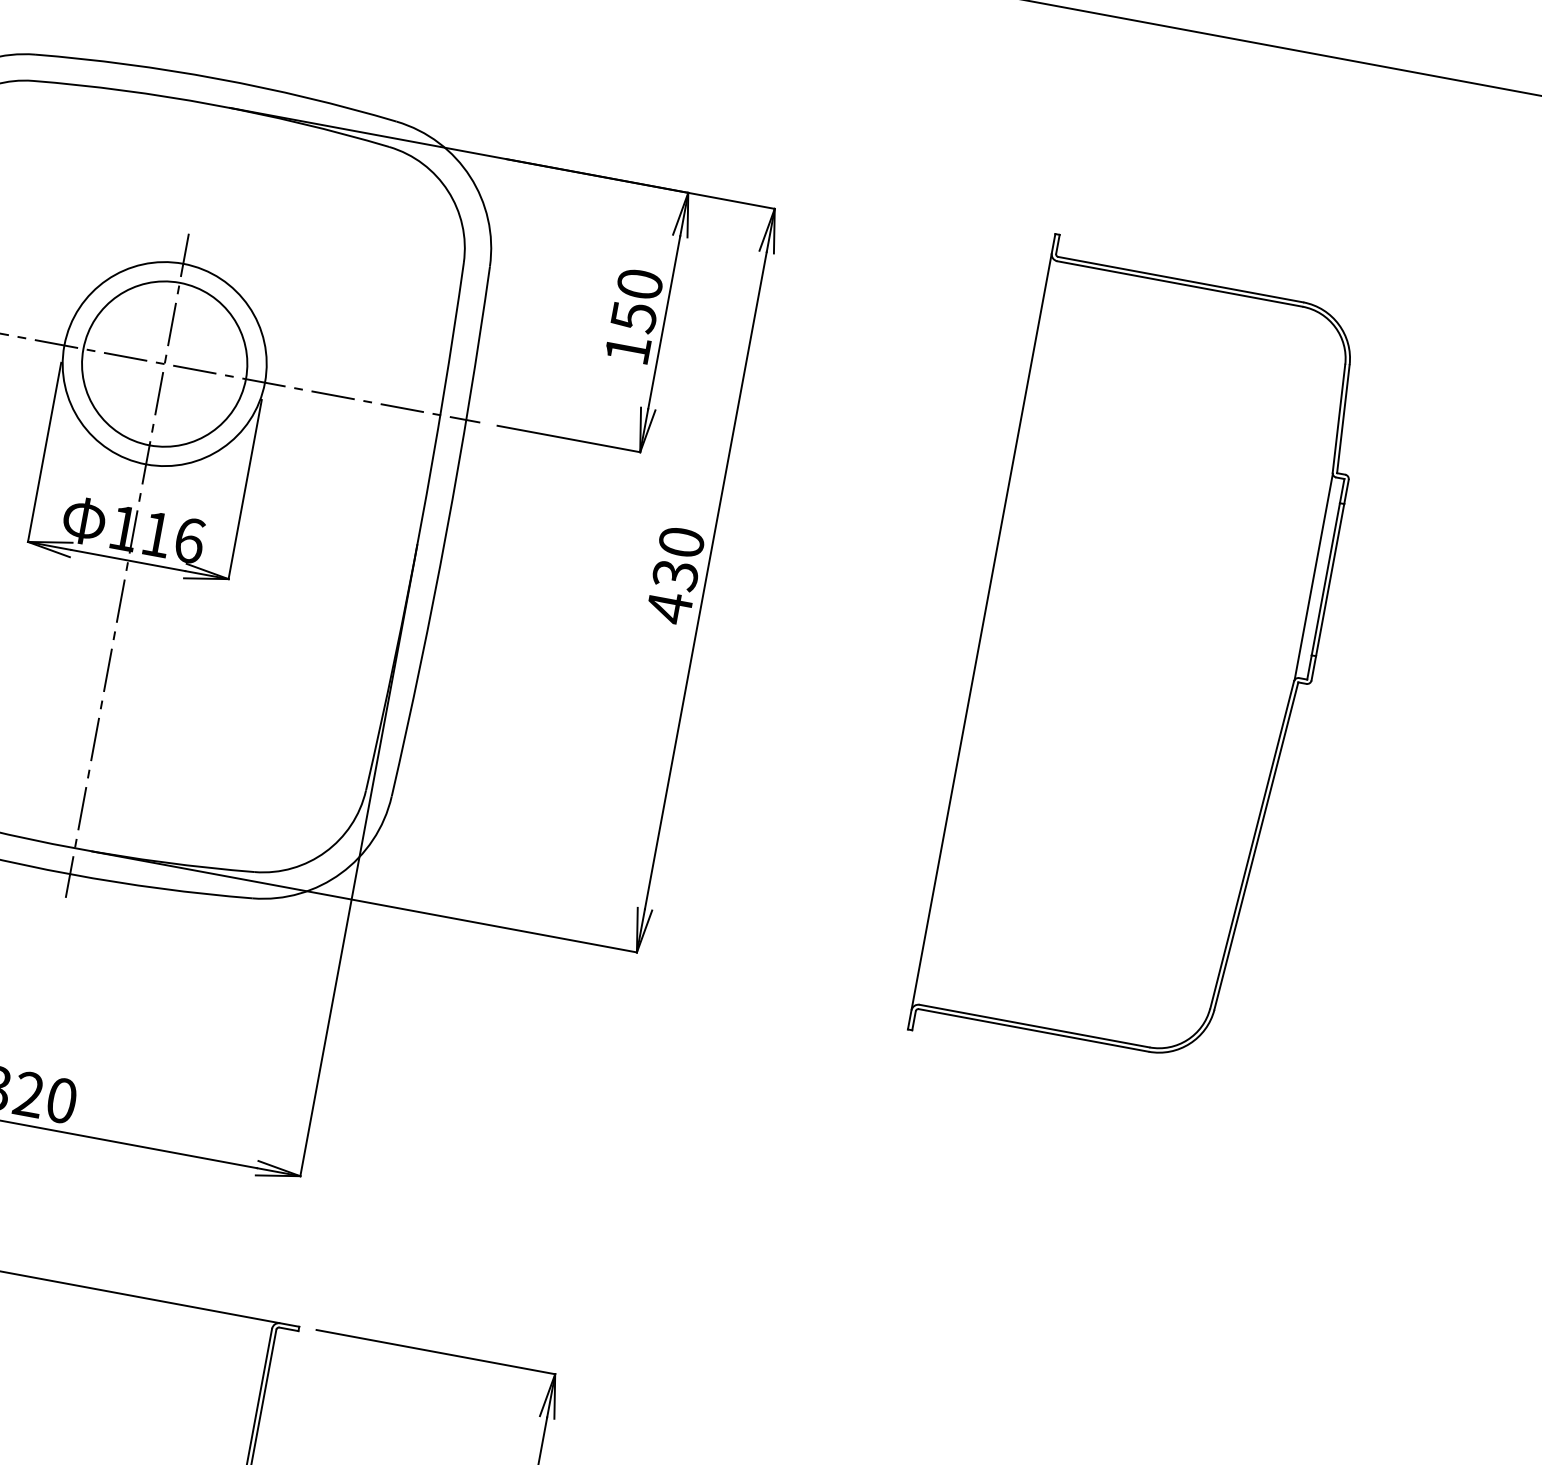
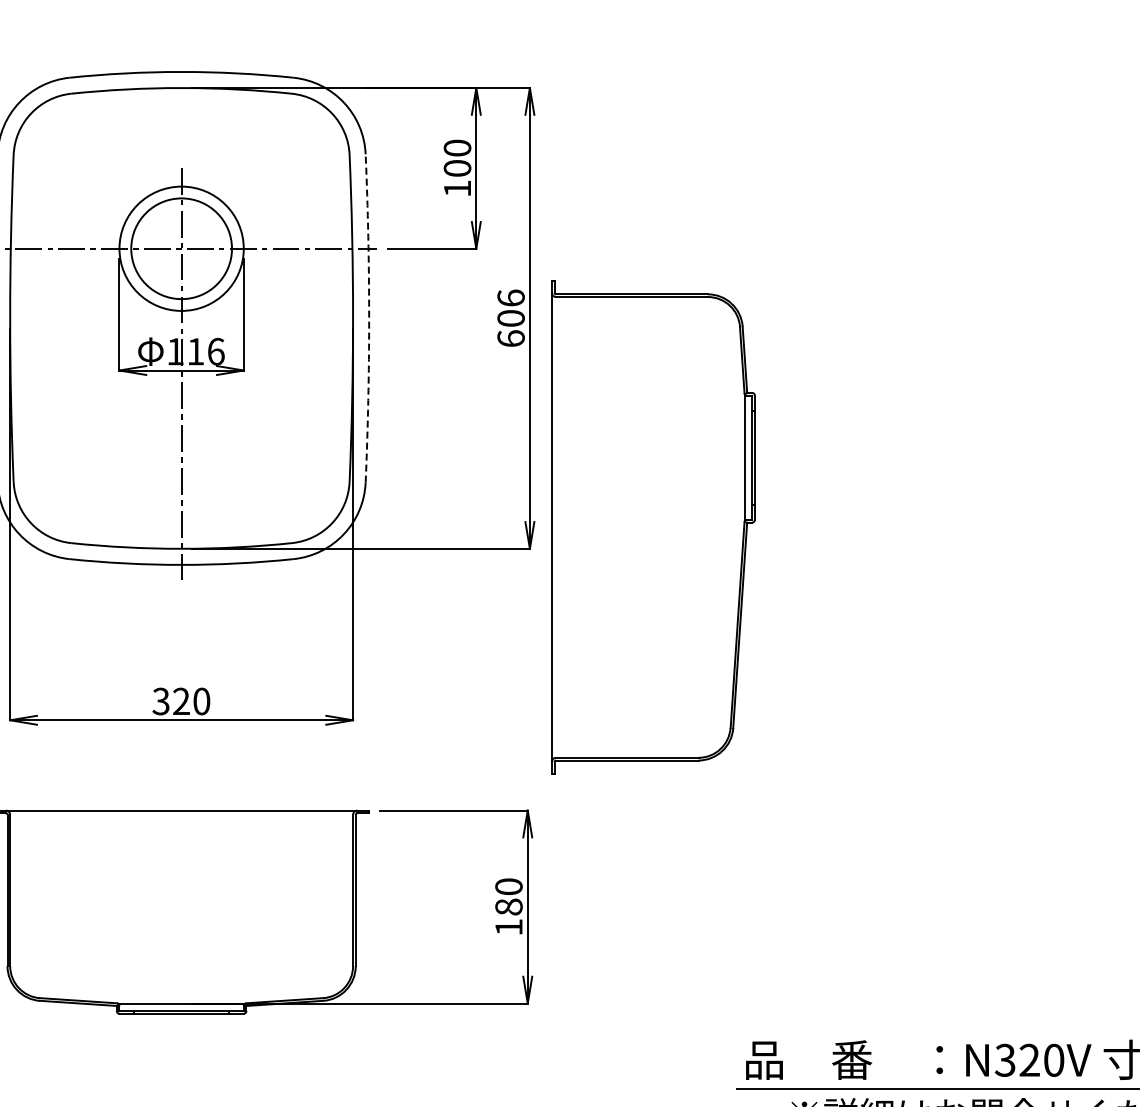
text: (633, 317) -> (457, 168), 150 -> 100
arc: (446, 532) -> (369, 318), solid -> dashed
text: (674, 574) -> (510, 318), 430 -> 606
part: (1145, 662) -> (653, 527), moved

